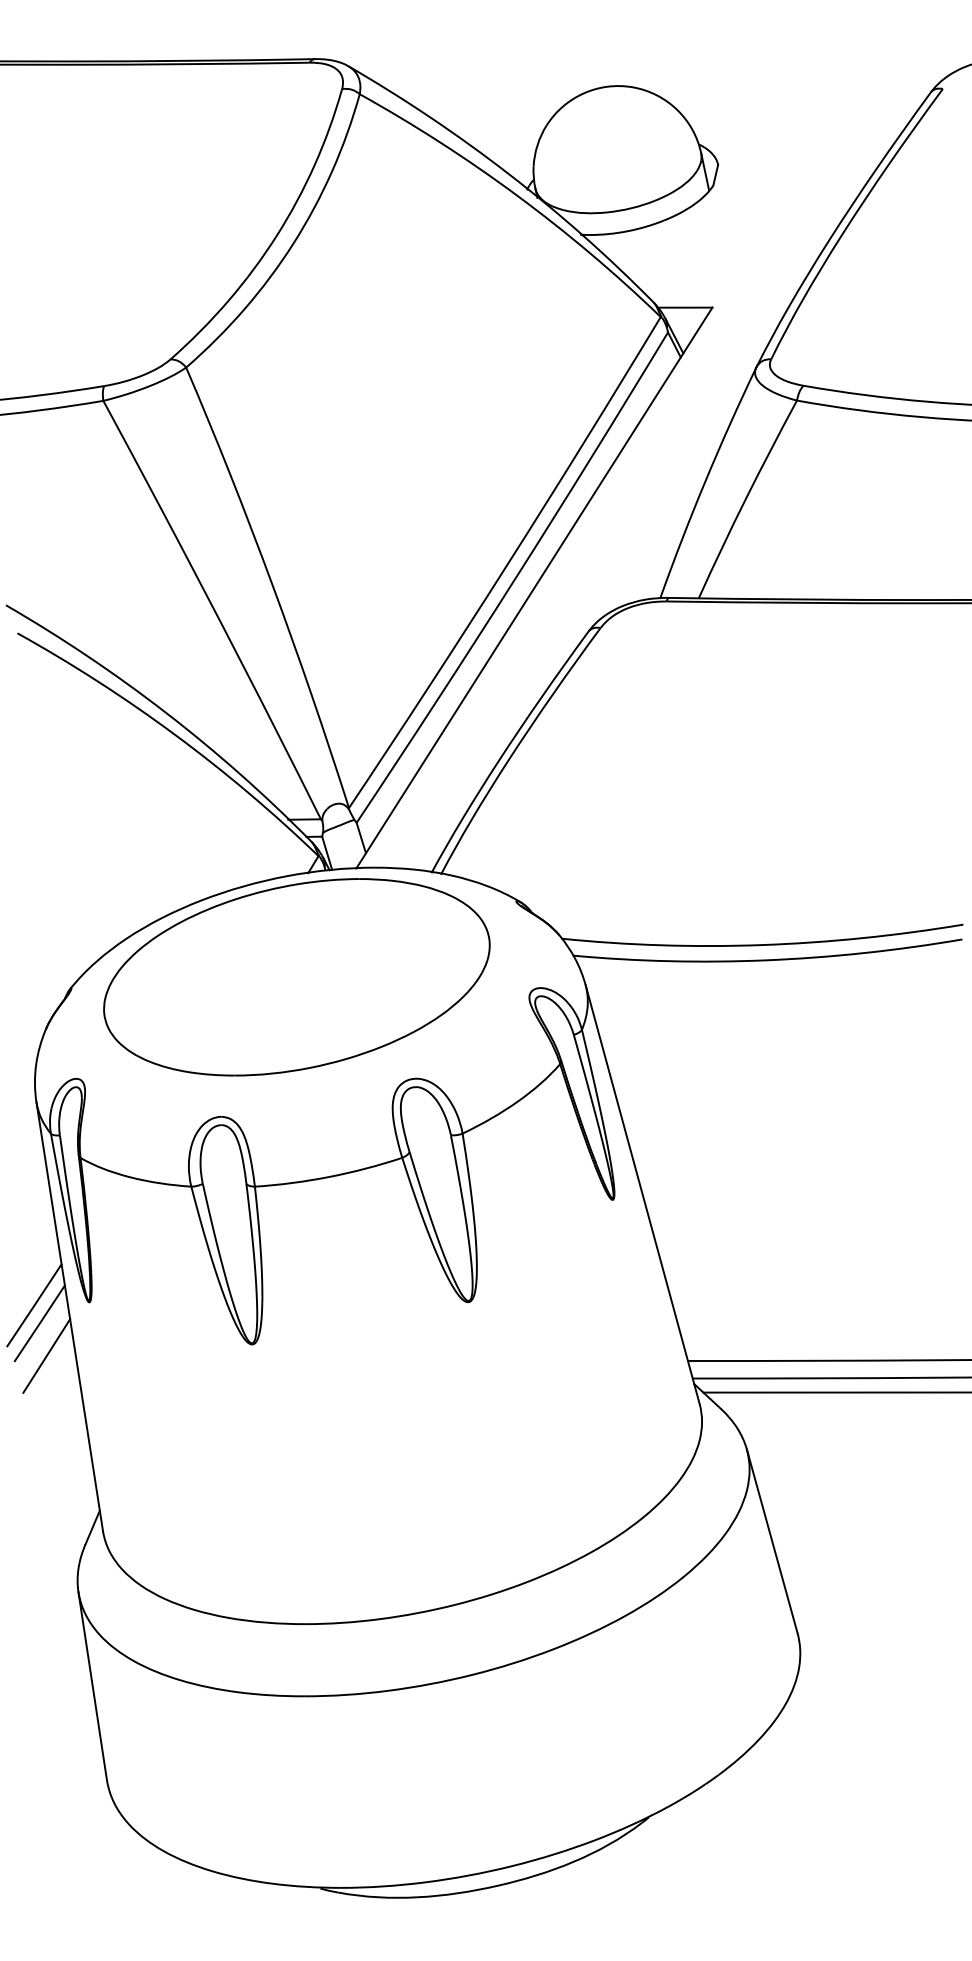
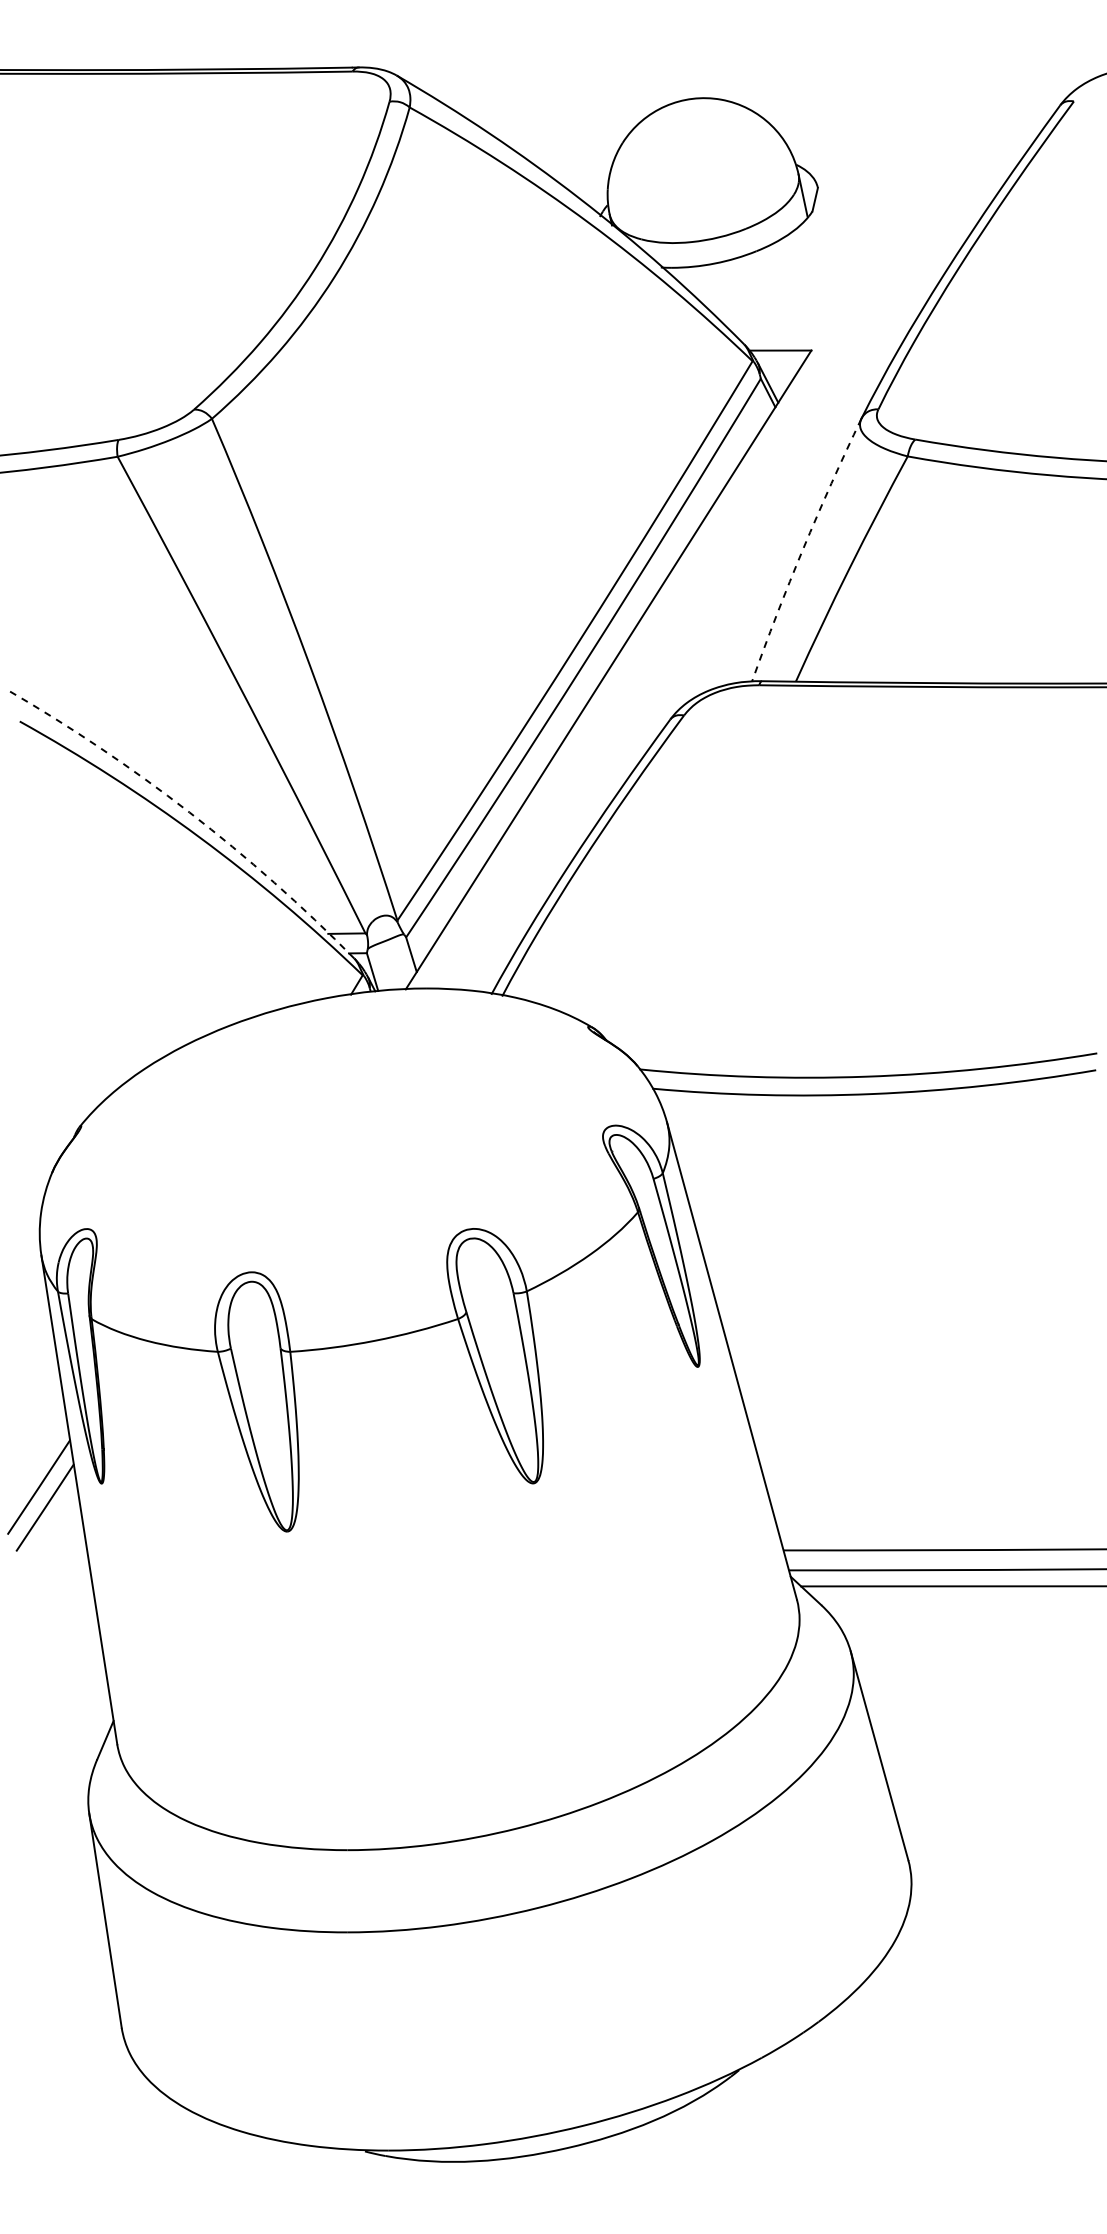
arc: (705, 481) -> (803, 548), solid -> dashed
arc: (166, 713) -> (189, 812), solid -> dashed
part: (296, 977) -> (337, 1113), removed
line: (46, 1355) -> (52, 1544), removed

